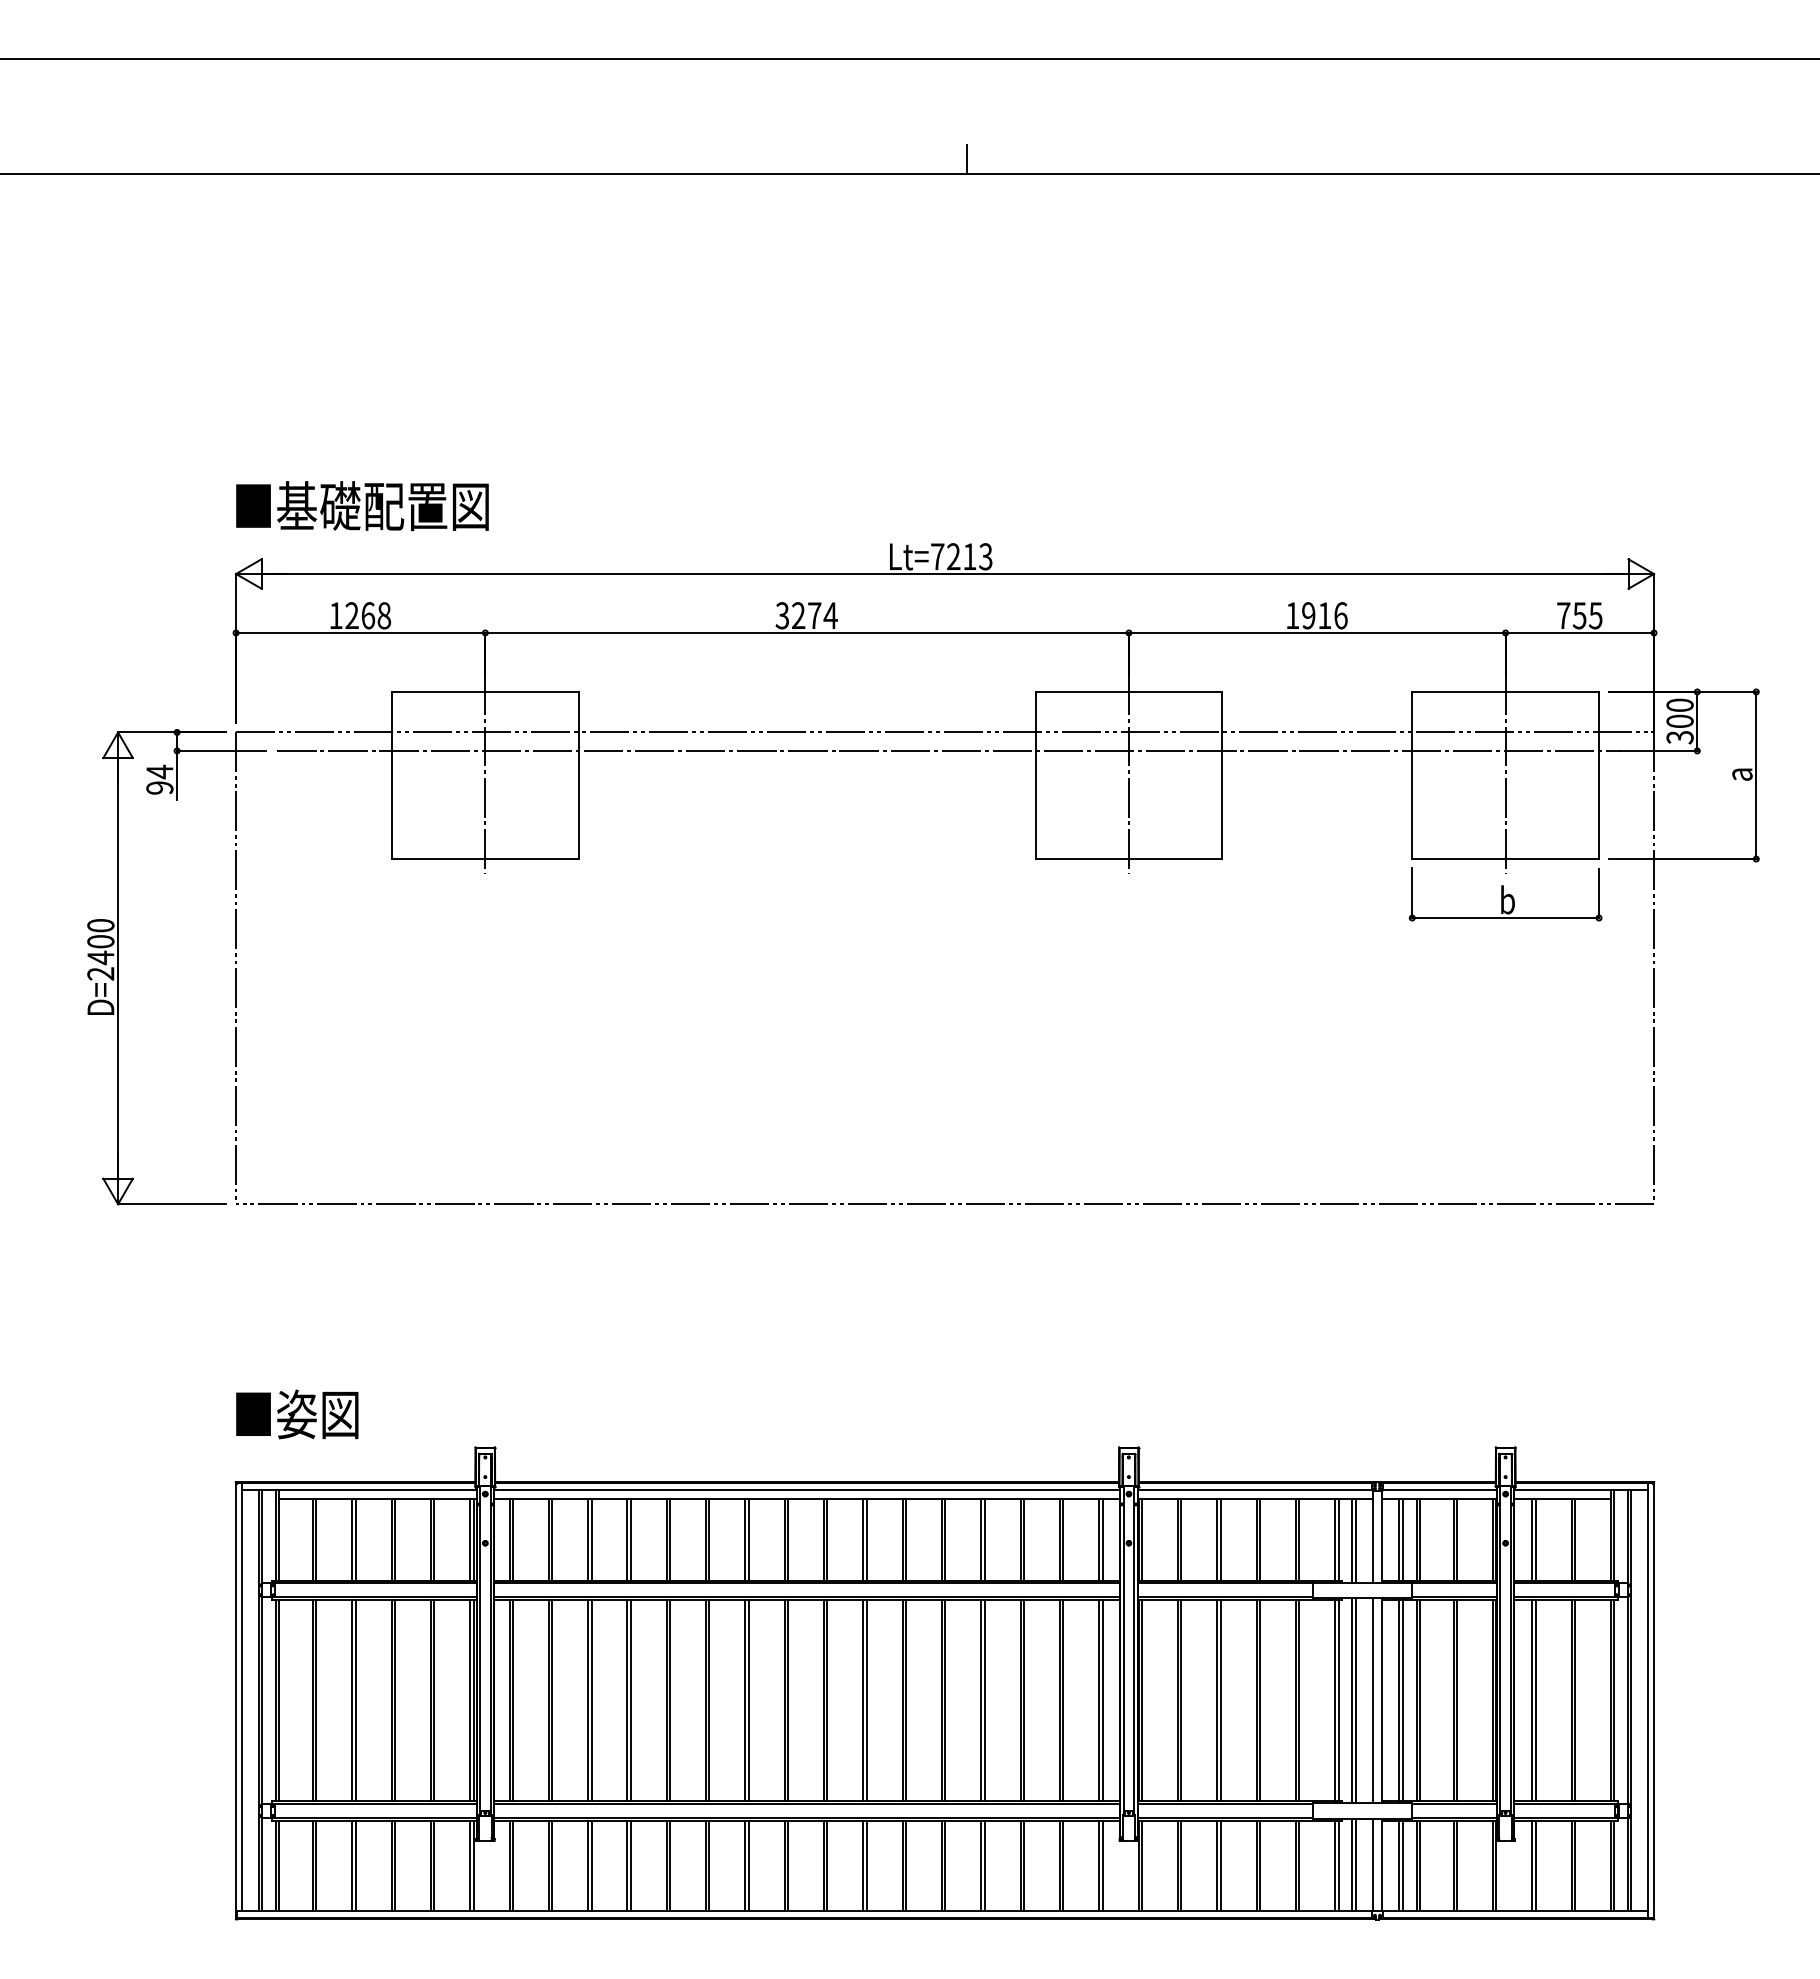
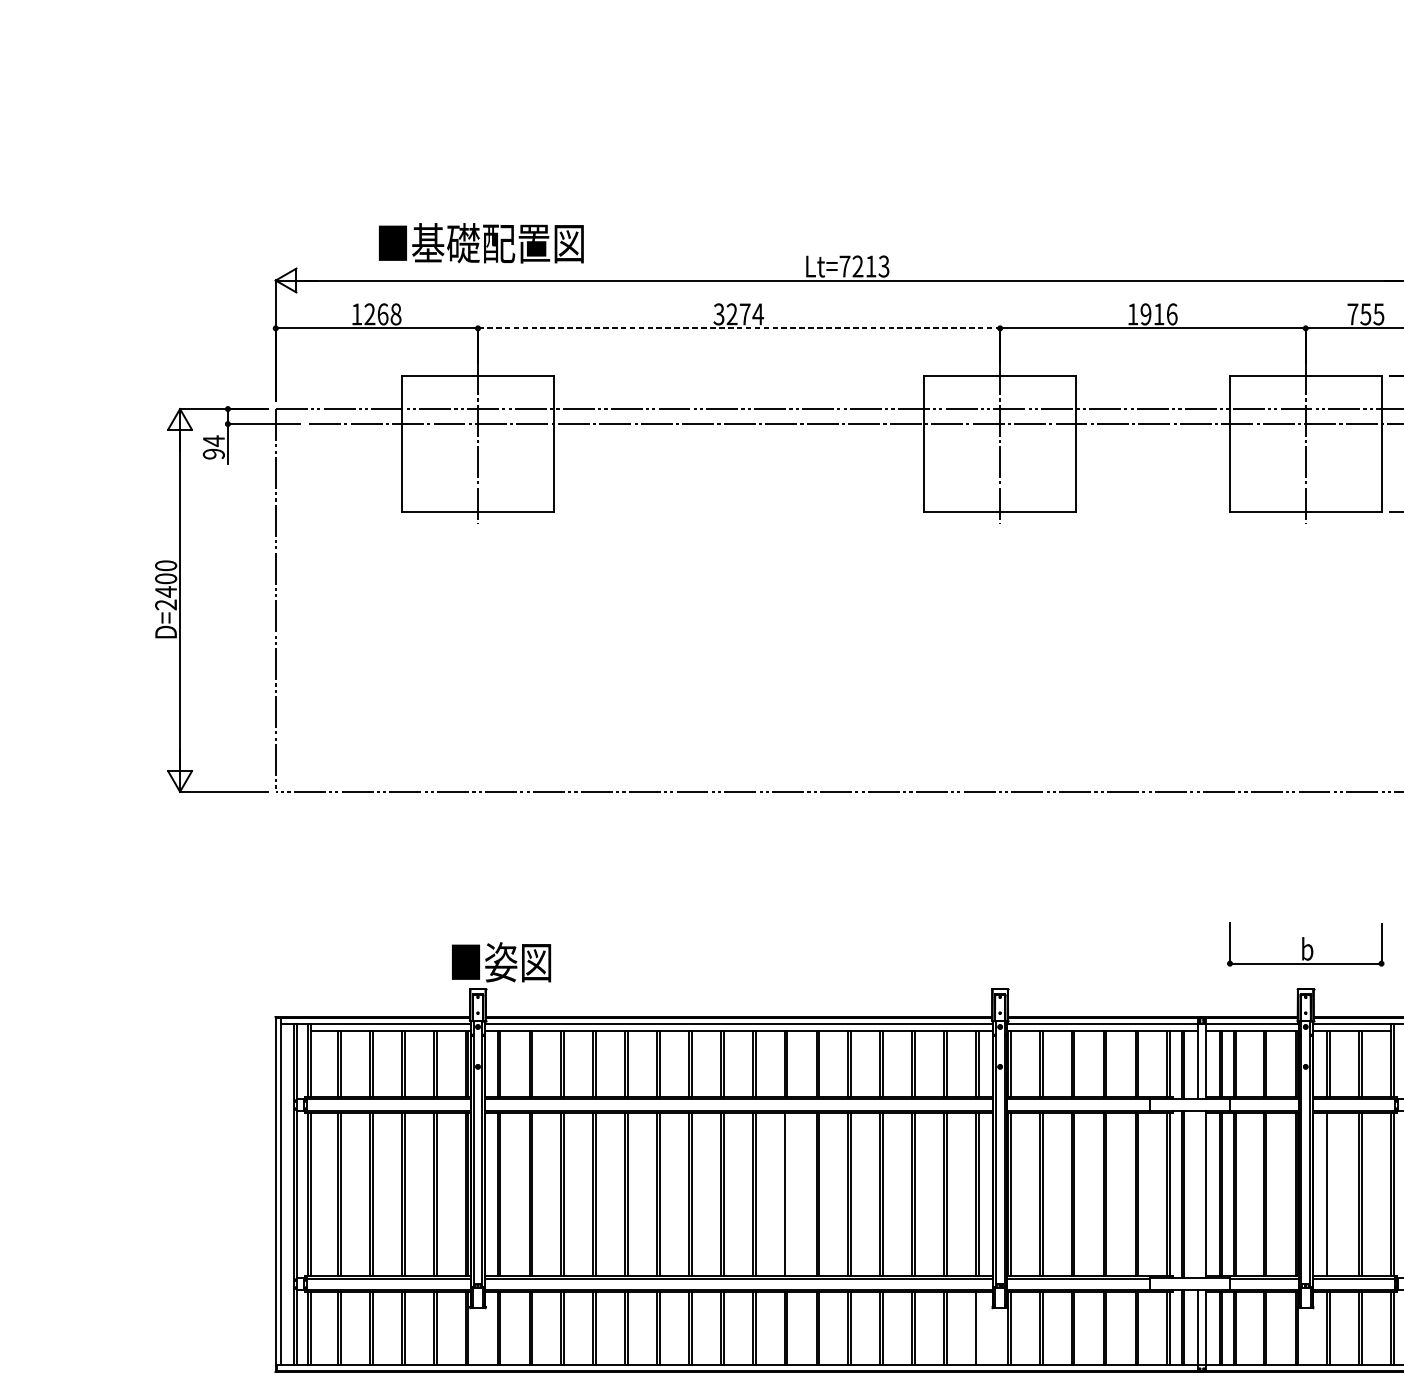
text: (362, 506) -> (481, 243), moved
line: (807, 632) -> (739, 327), solid -> dashed
part: (1505, 894) -> (1305, 944), moved
text: (297, 1414) -> (501, 962), moved
line: (866, 1700) -> (787, 1194), removed
line: (1372, 1700) -> (1197, 1194), removed
line: (1535, 1700) -> (1329, 1194), removed
line: (1102, 1865) -> (978, 1328), removed

